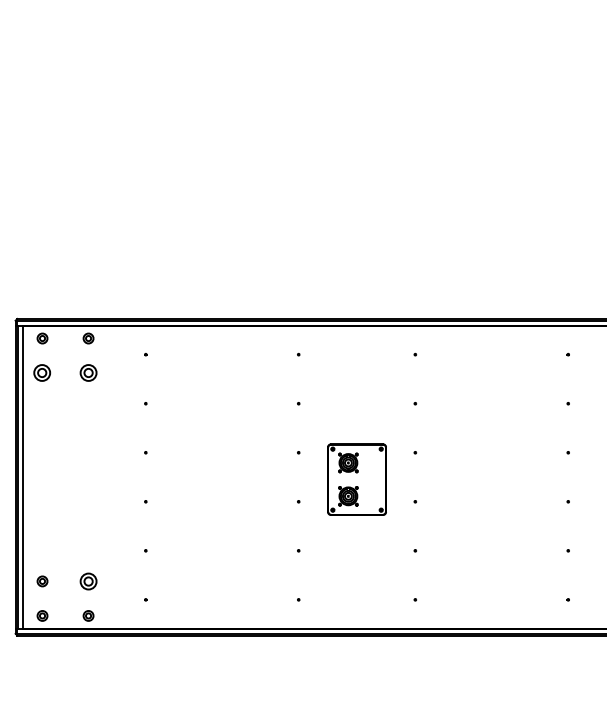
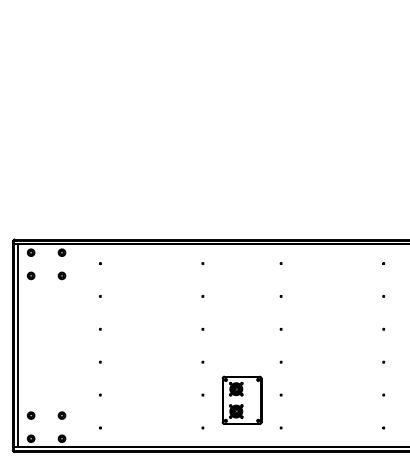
part: (43, 372) -> (31, 275), size x0.62
part: (87, 372) -> (61, 275), size x0.62
part: (356, 478) -> (241, 399), moved
part: (87, 581) -> (61, 415), size x0.62

